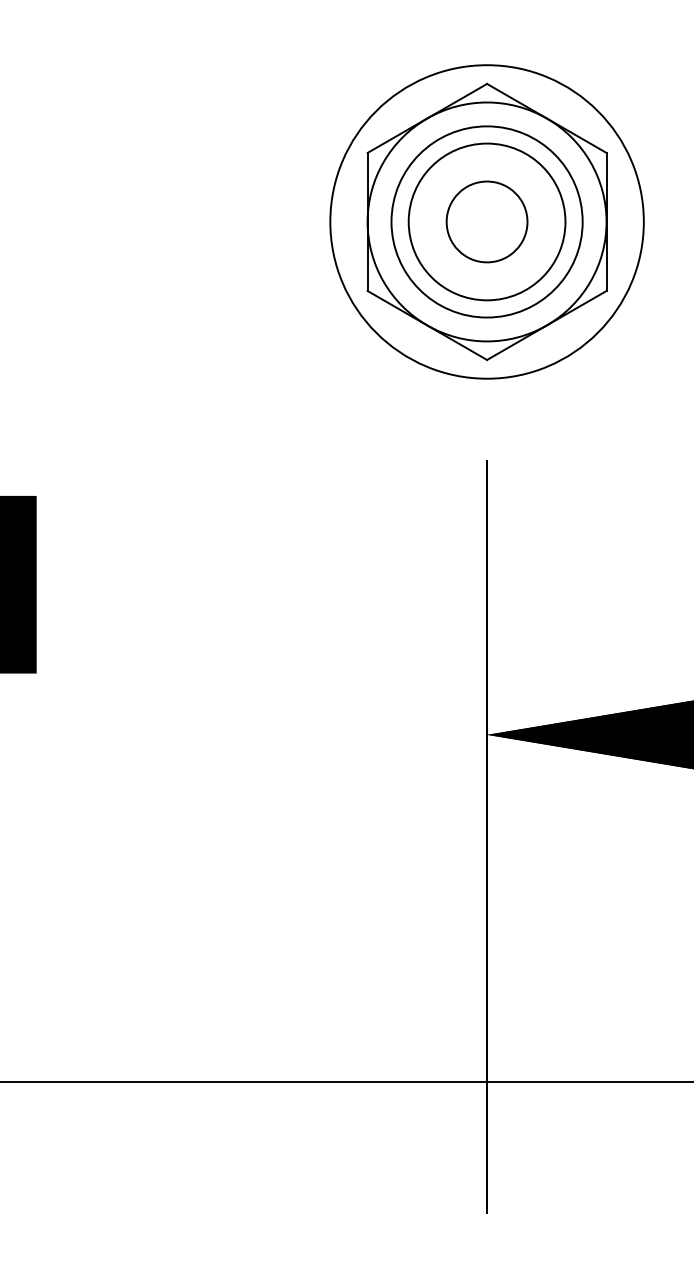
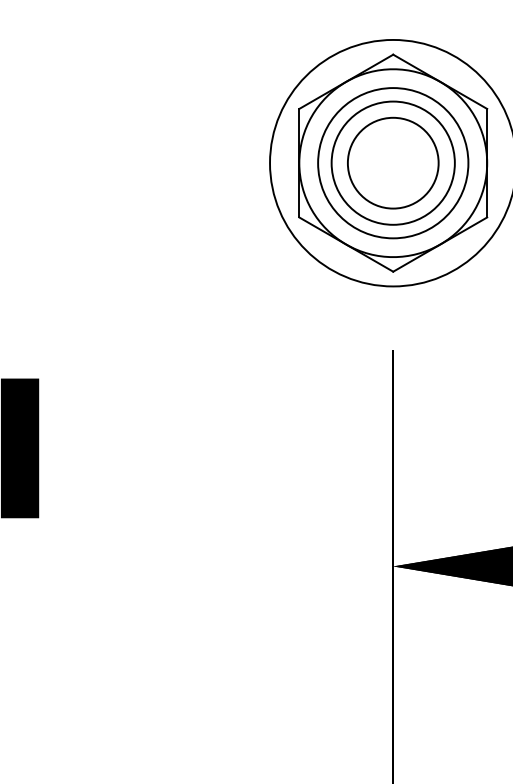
circle: (486, 221) -> (392, 162), size x1.43

